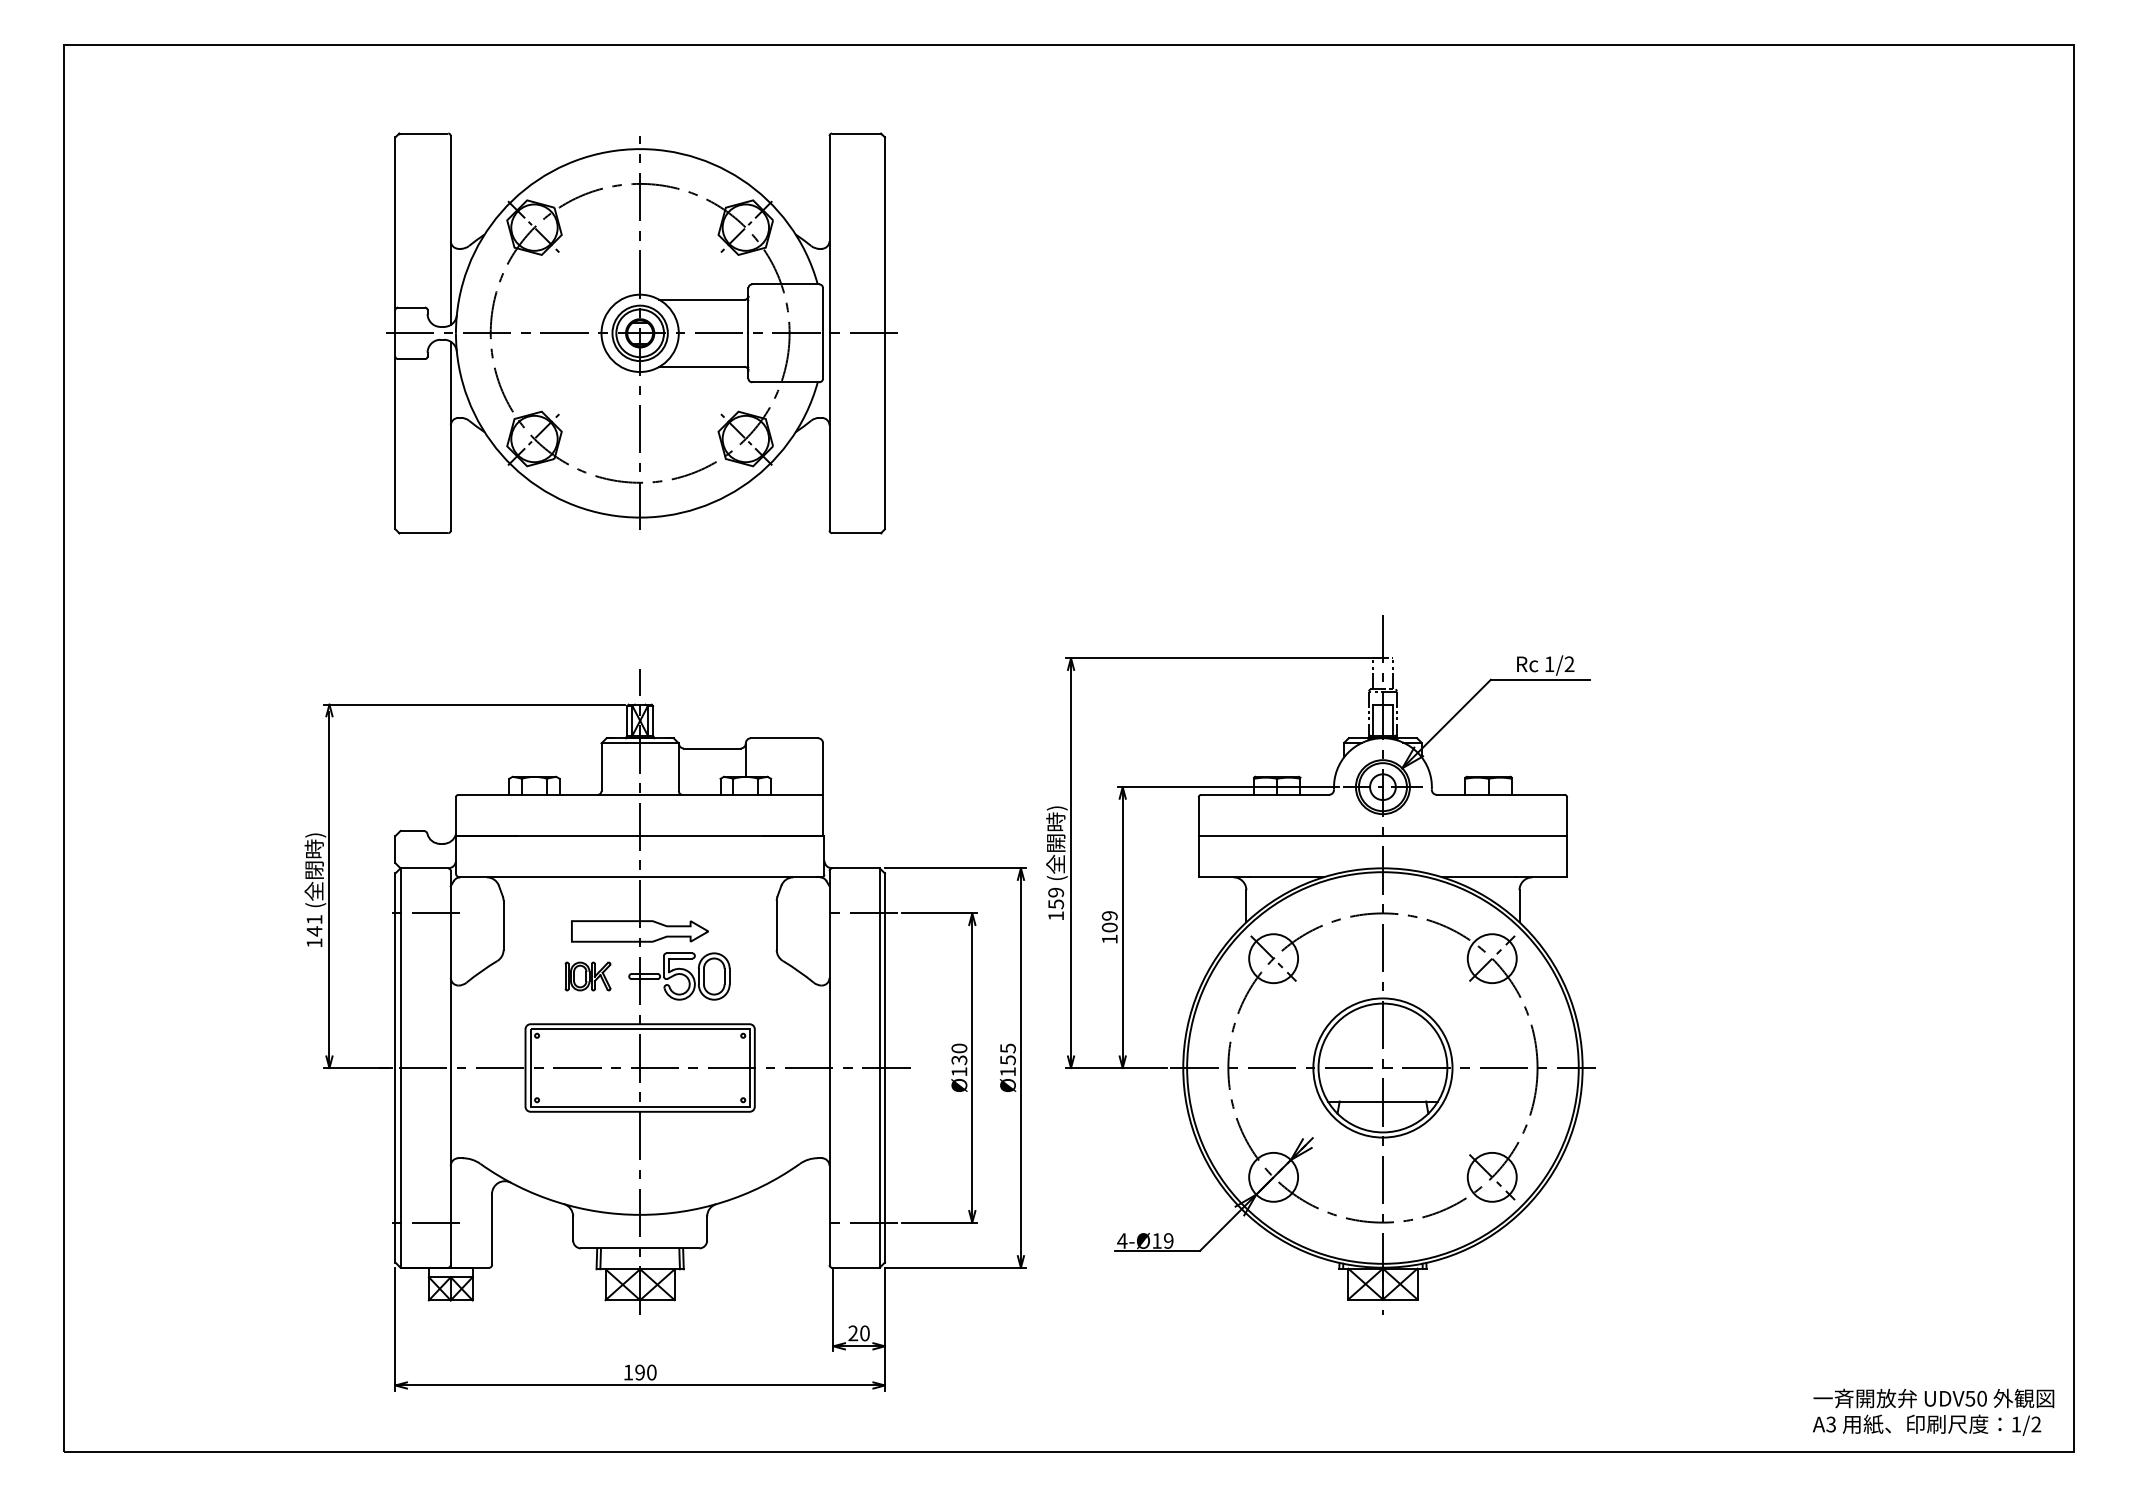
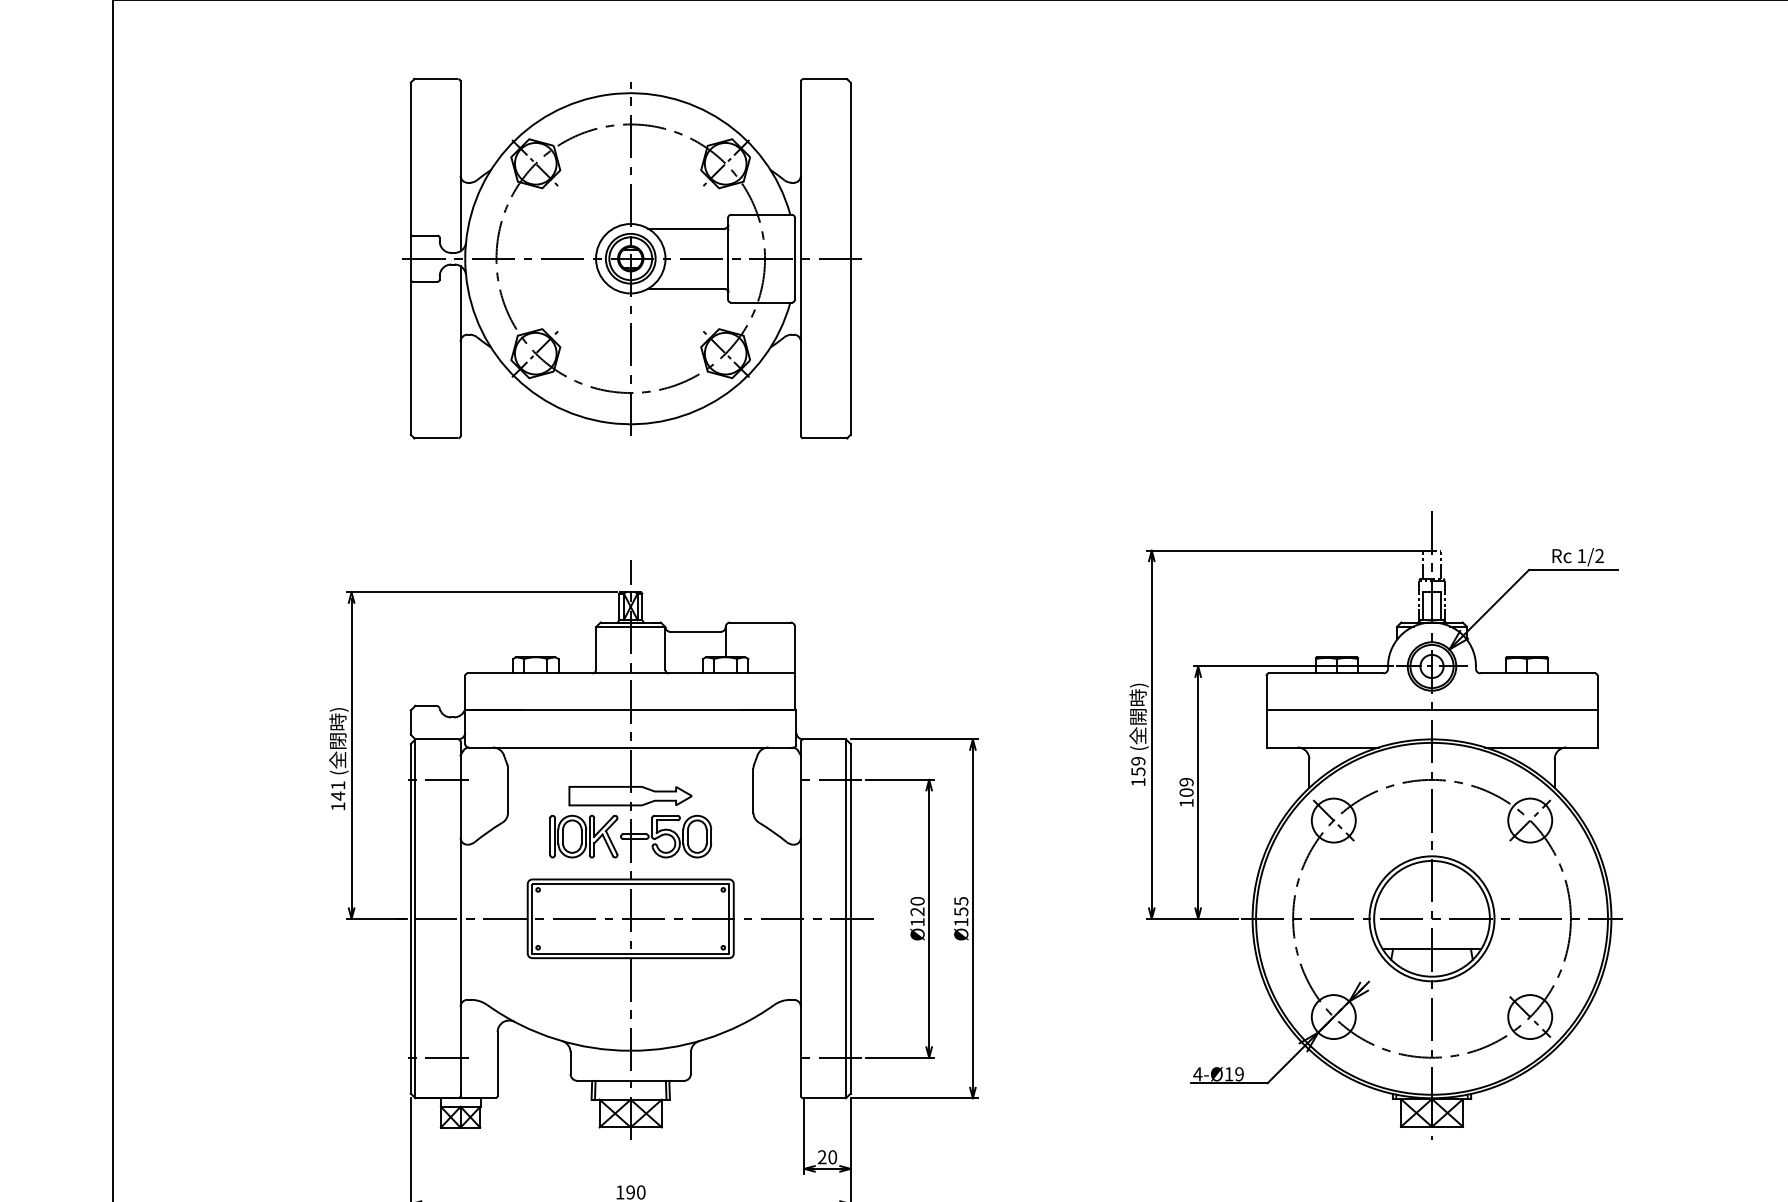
part: (1320, 964) -> (1375, 825), moved
part: (587, 976) -> (583, 836), size x1.67
text: (959, 1060) -> (917, 912), Ø130 -> Ø120

